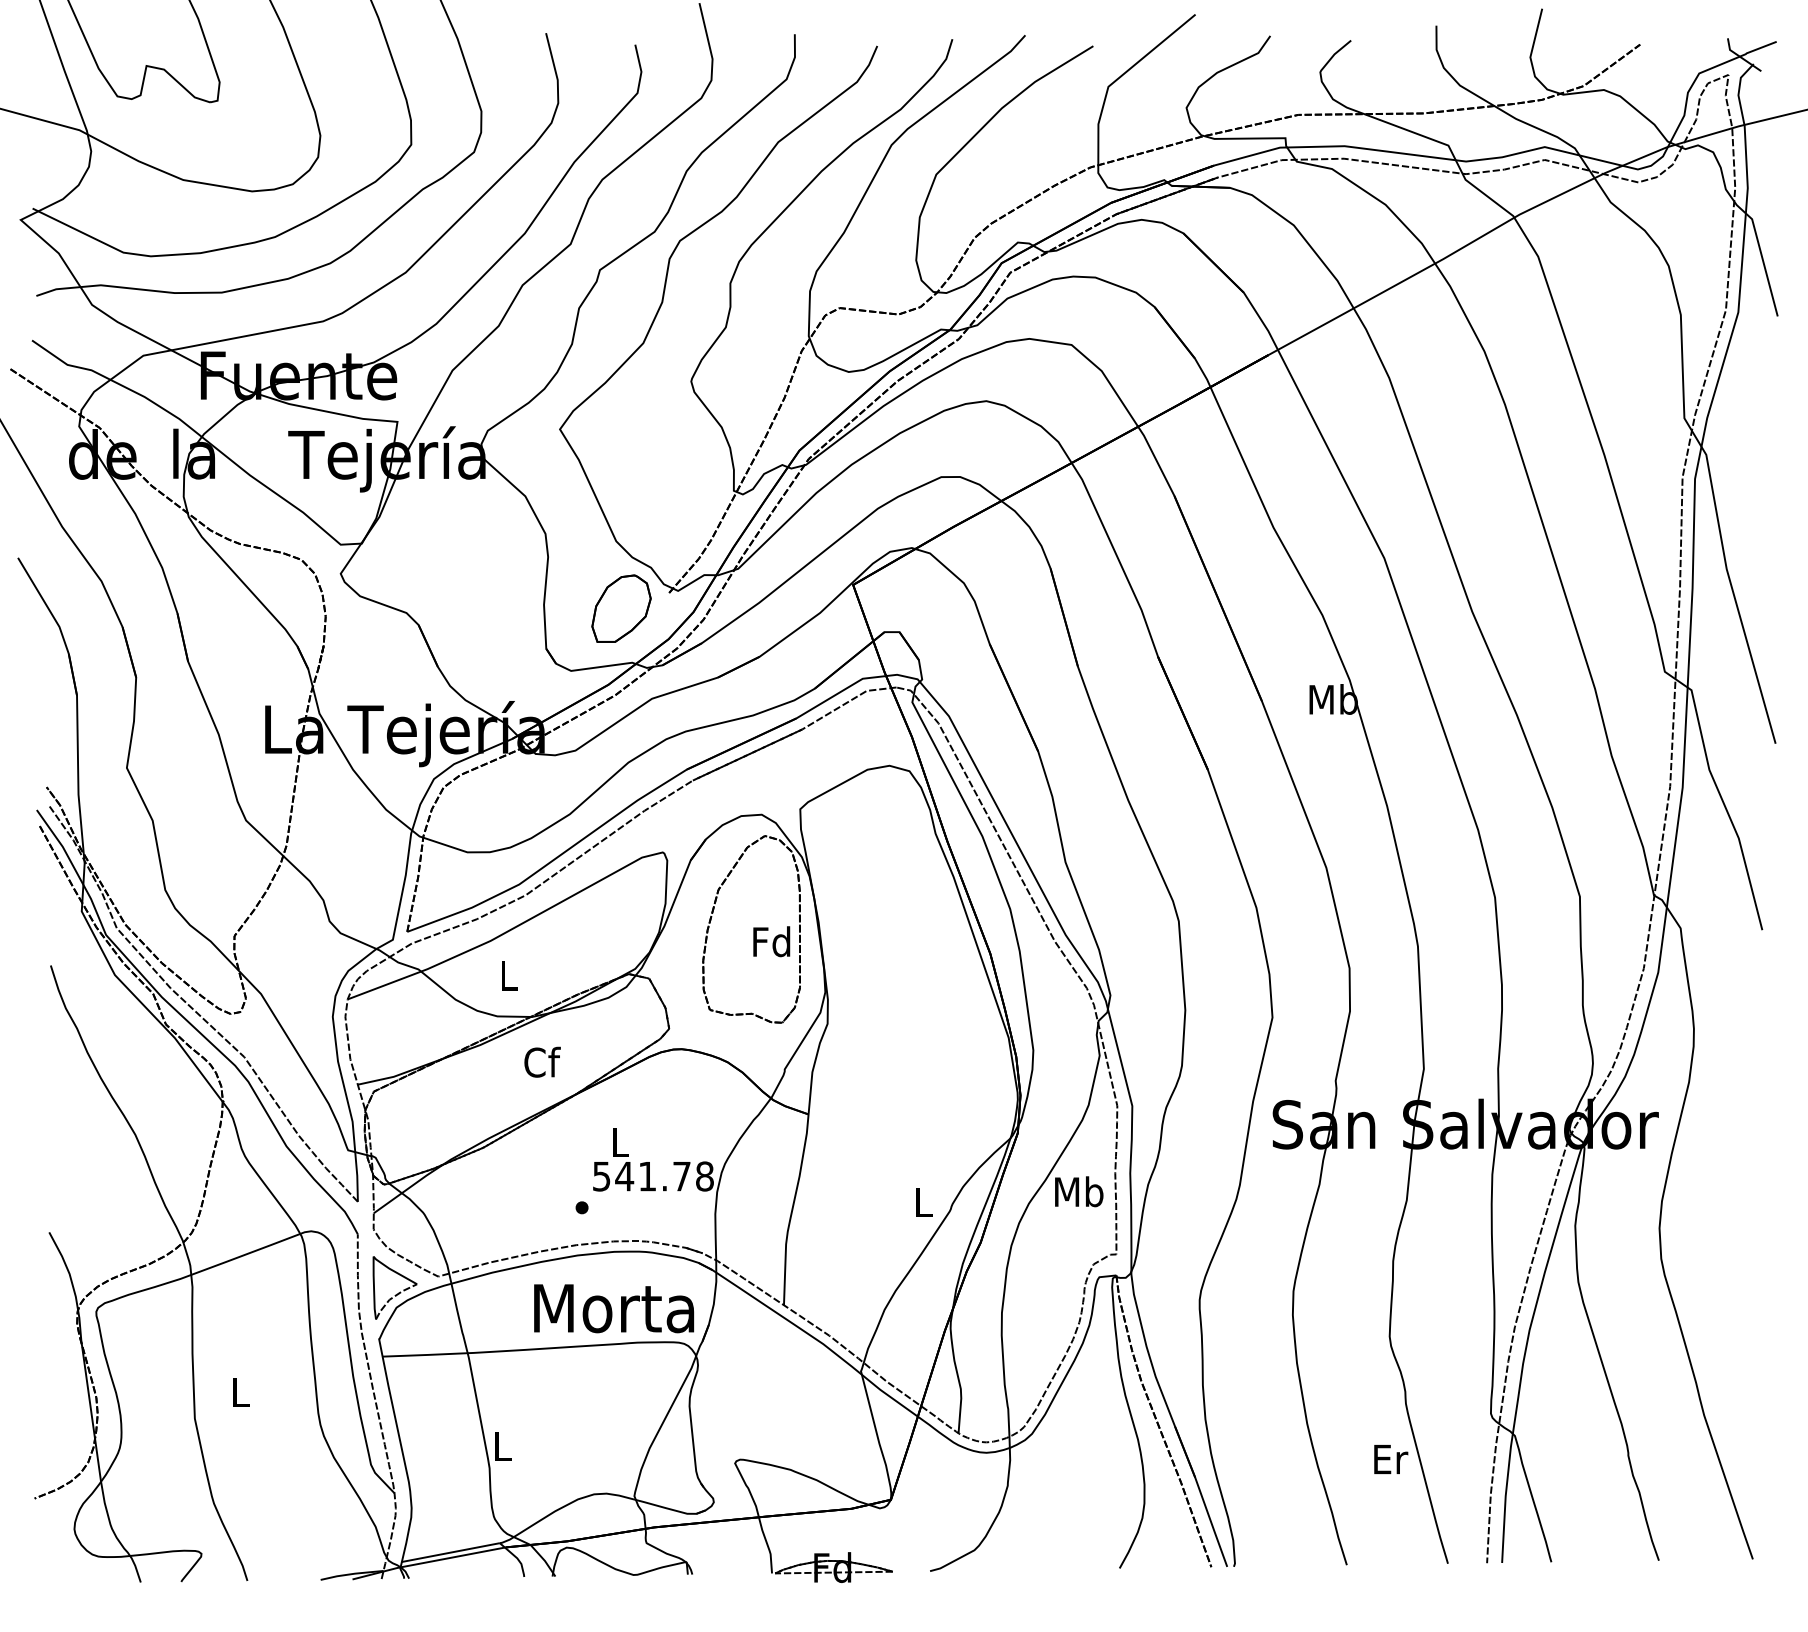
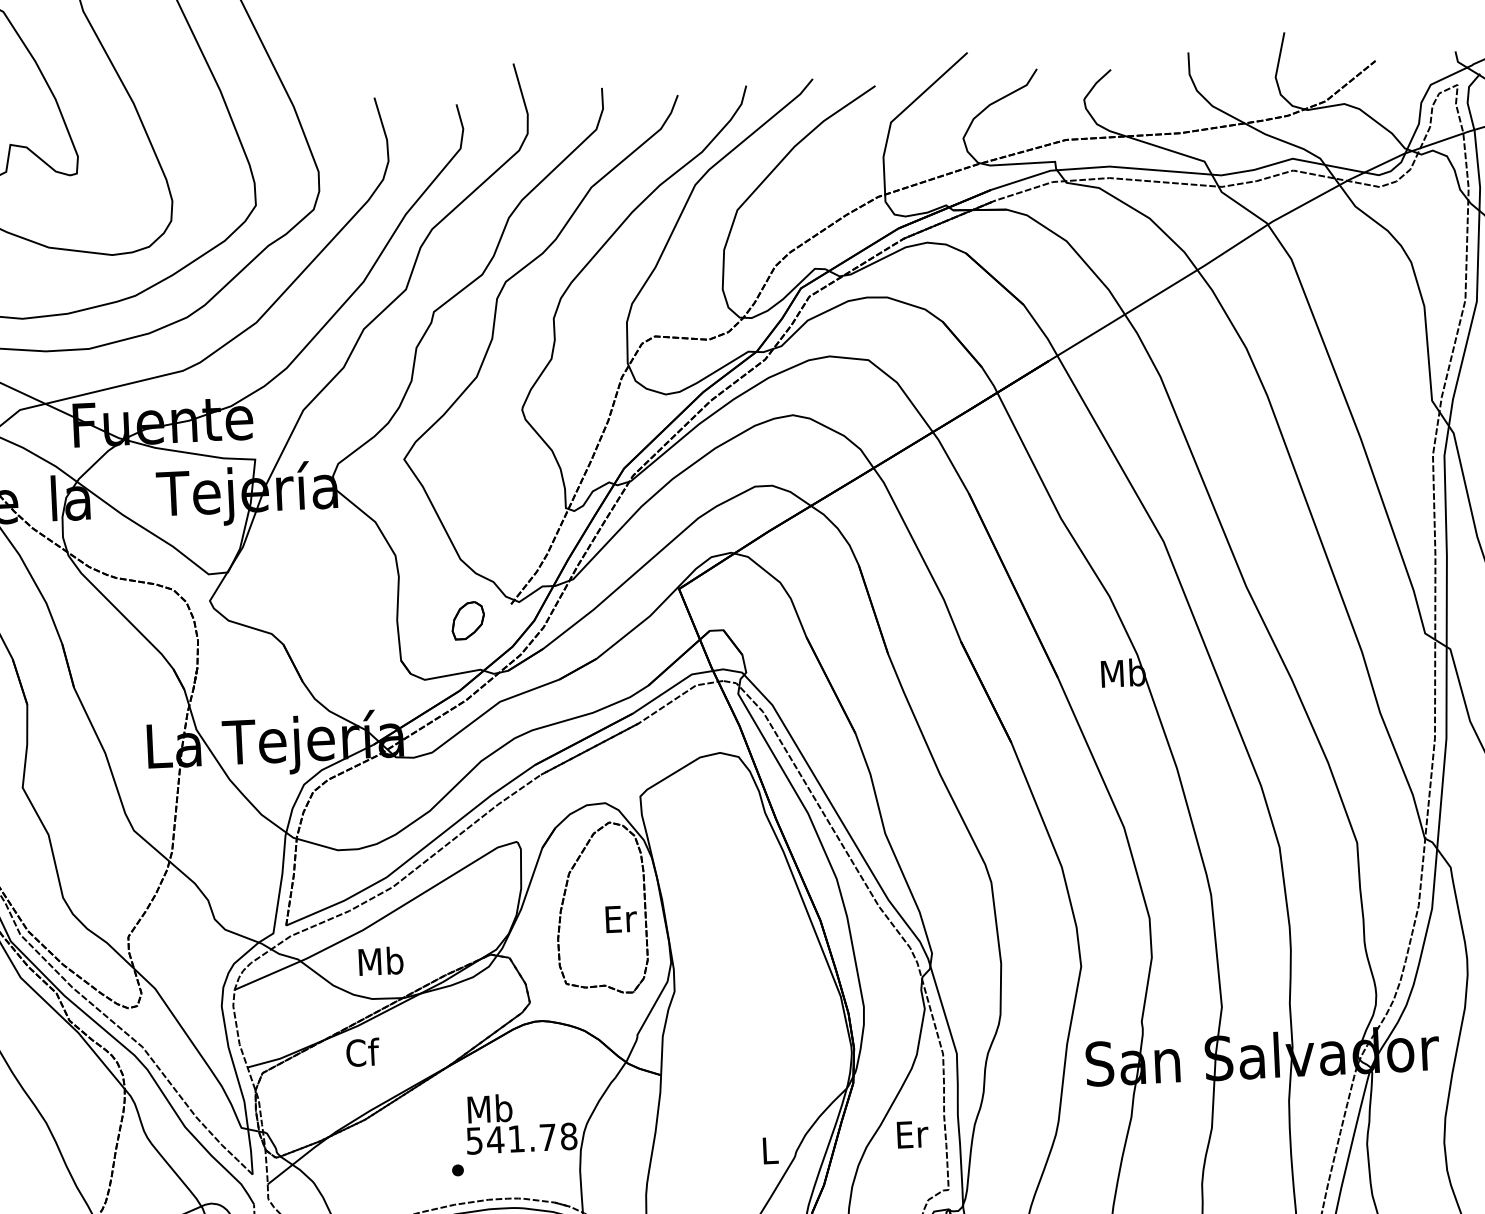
part: (621, 608) -> (468, 620), size x0.6
text: (771, 941) -> (619, 918), Fd -> Er
text: (508, 975) -> (380, 961), L -> Mb
text: (542, 1061) -> (362, 1051), moved
text: (620, 1141) -> (490, 1108), L -> Mb
text: (1079, 1191) -> (912, 1134), Mb -> Er

